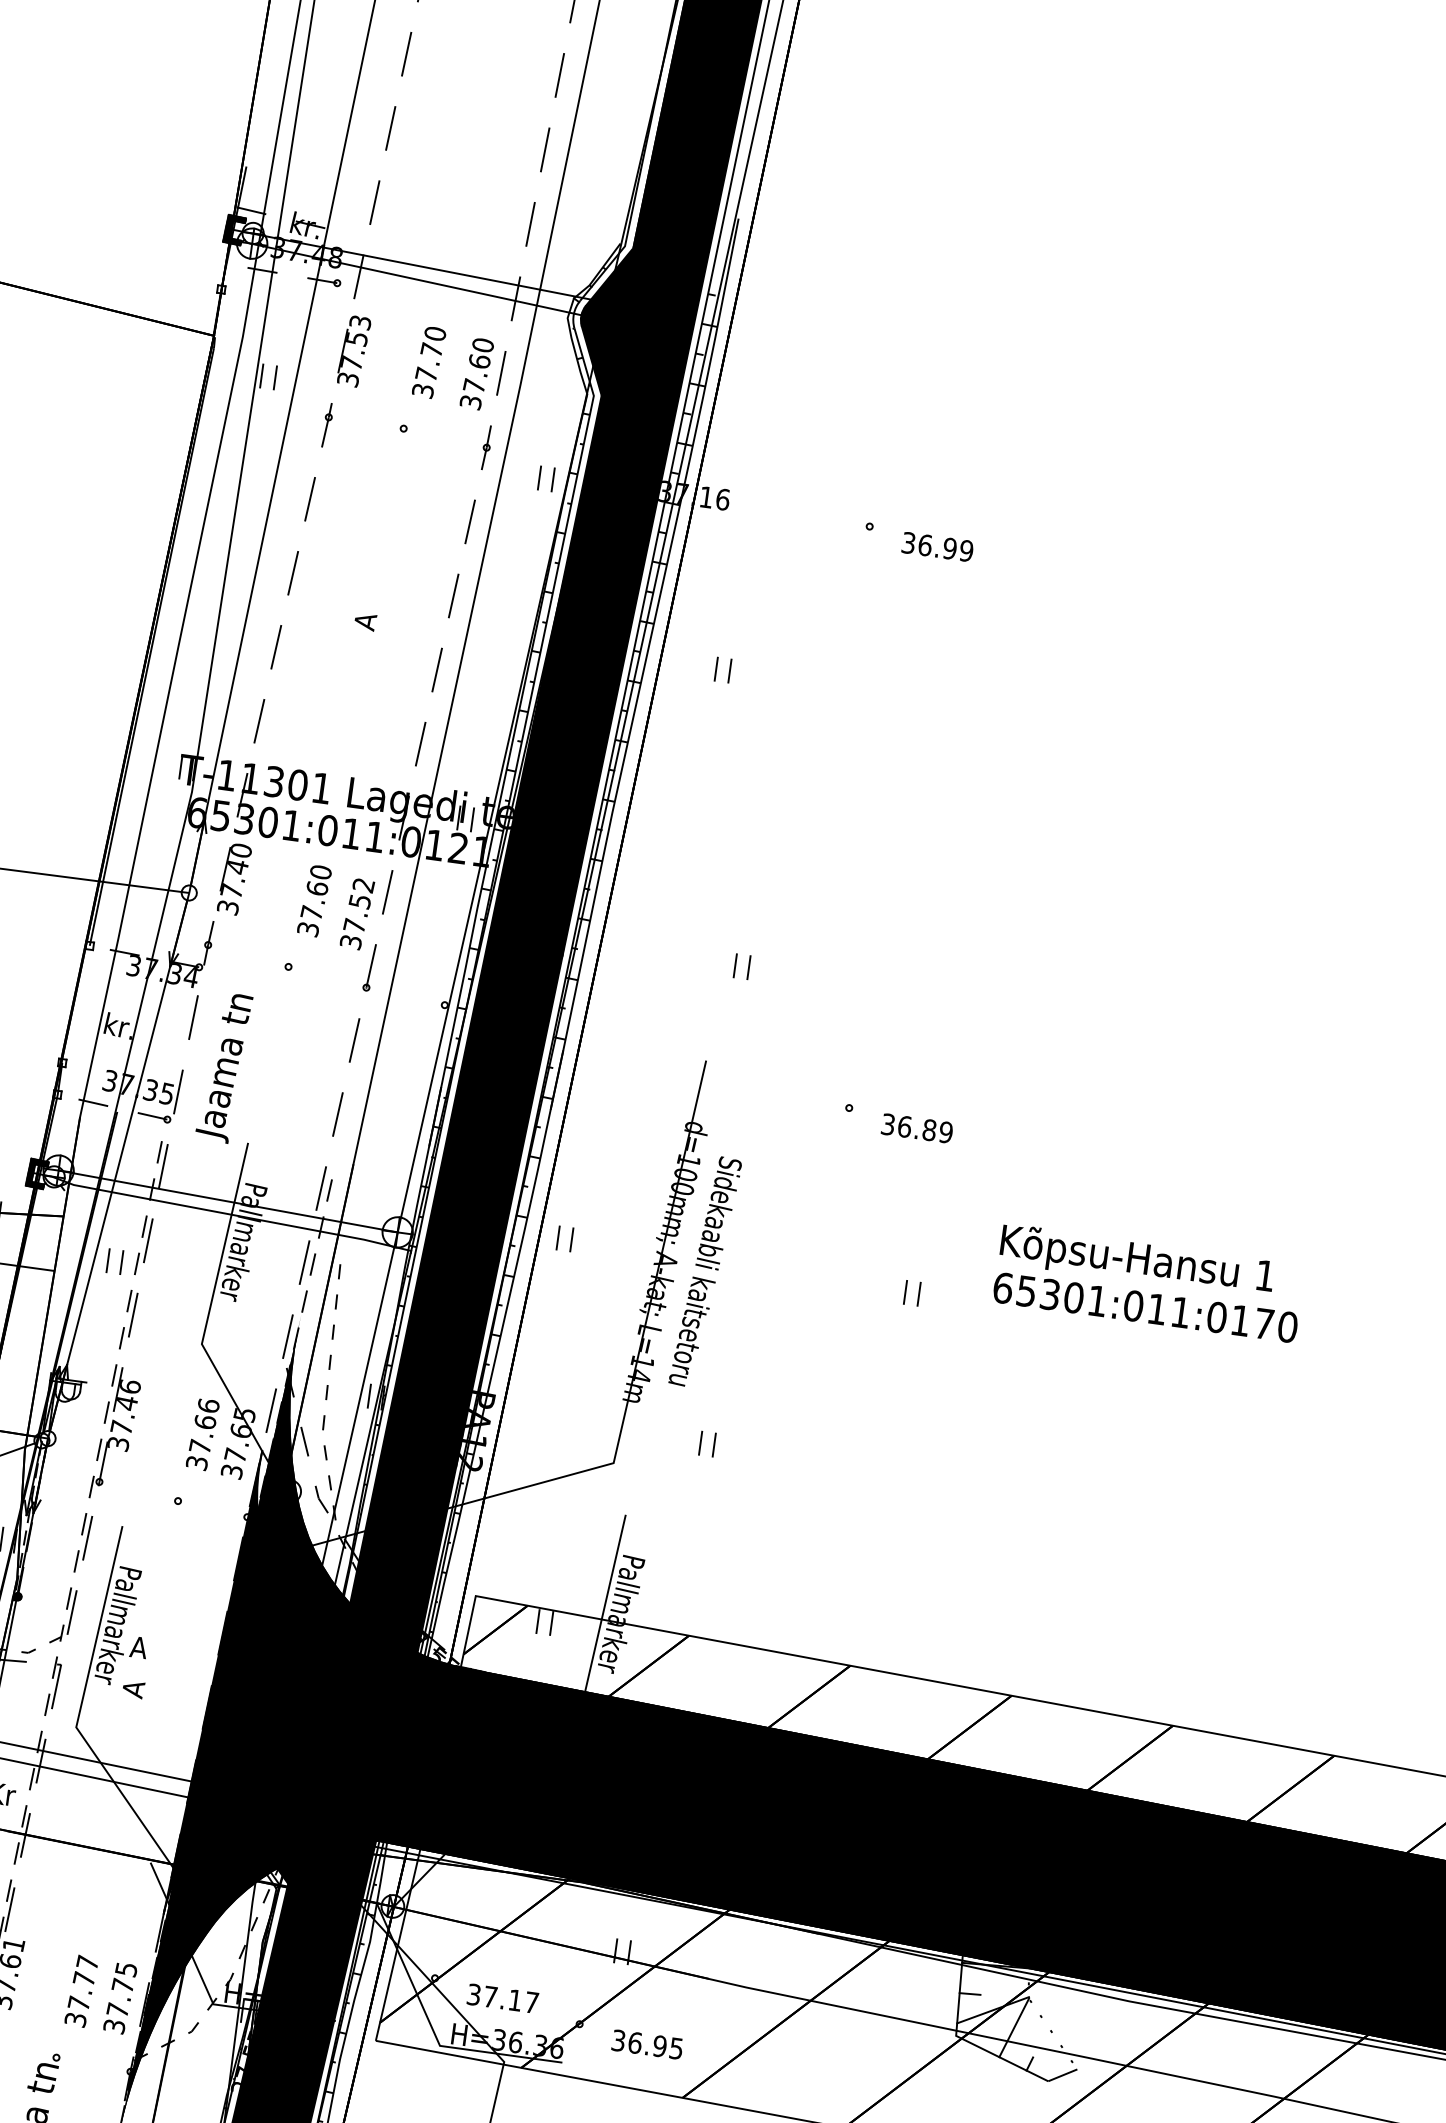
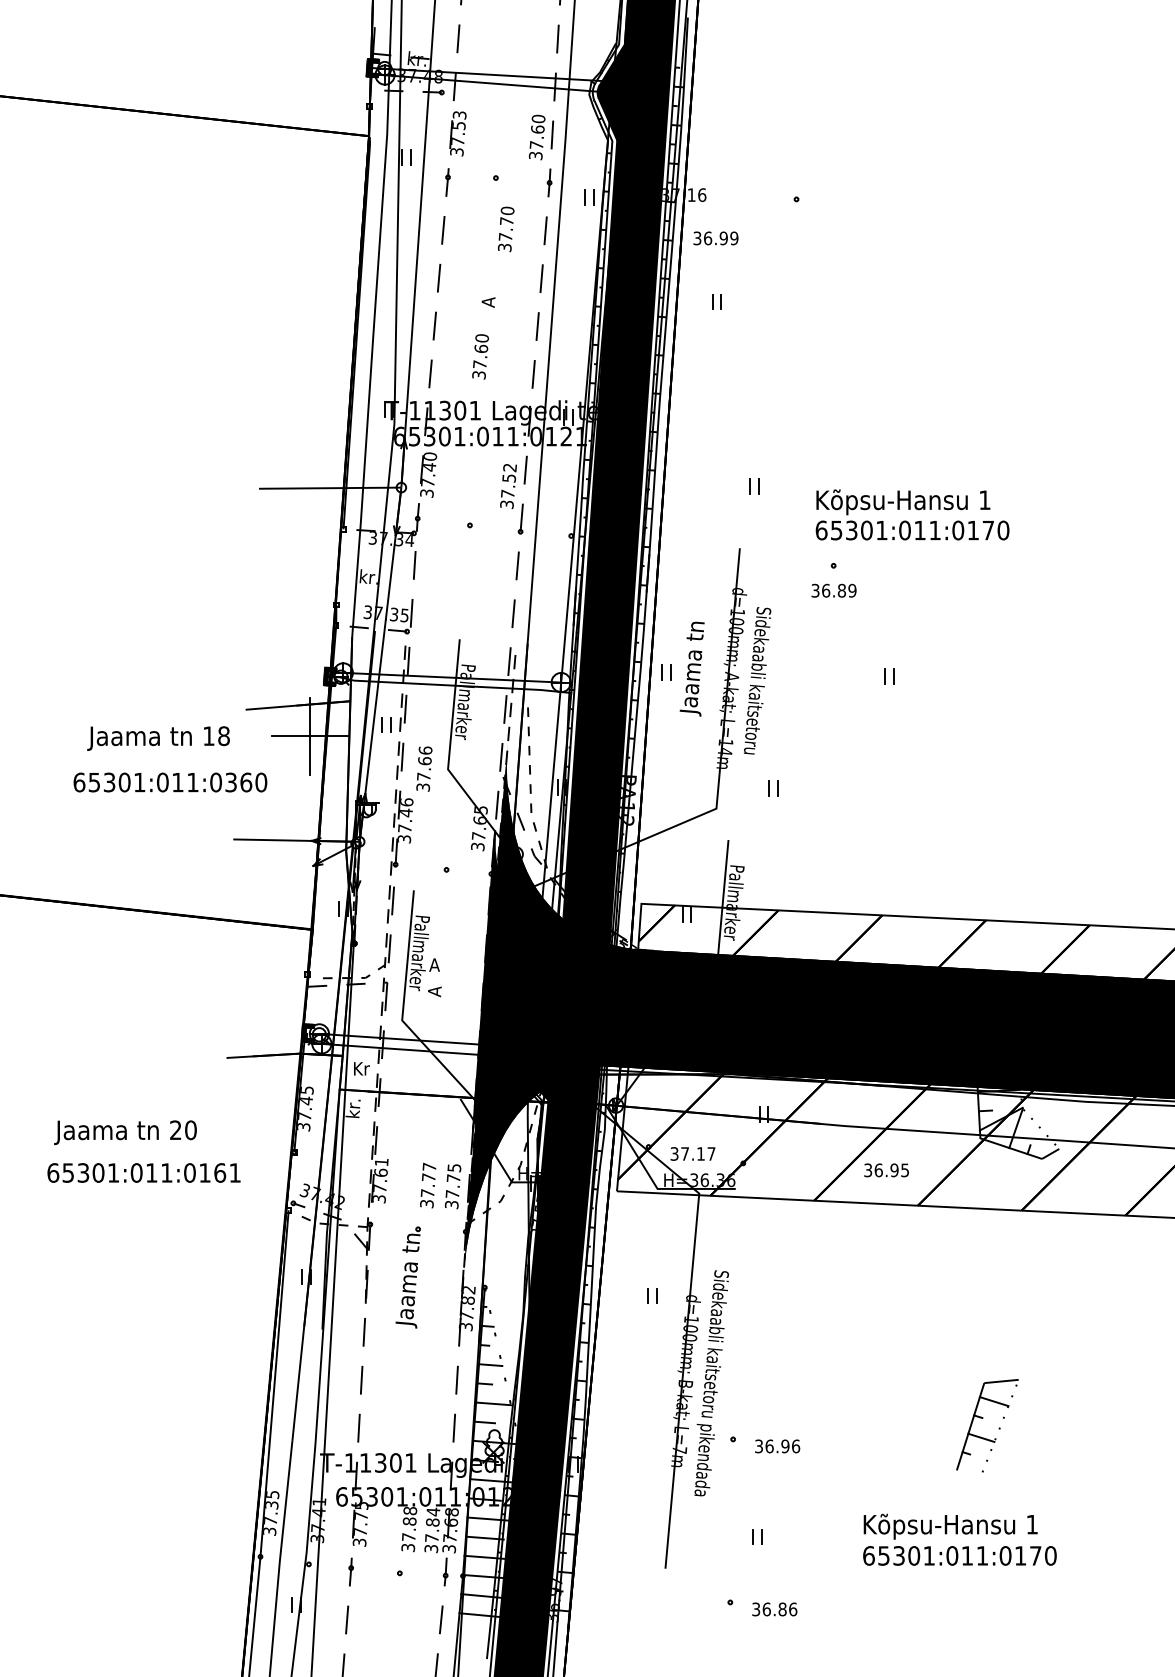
text: (429, 362) -> (506, 229), moved
text: (936, 547) -> (715, 238), moved
text: (314, 900) -> (480, 356), moved
text: (223, 1066) -> (691, 668), moved
text: (916, 1127) -> (833, 590), moved
text: (1148, 1282) -> (912, 514), moved
text: (203, 1433) -> (424, 768), moved
text: (647, 2044) -> (886, 1170), moved

